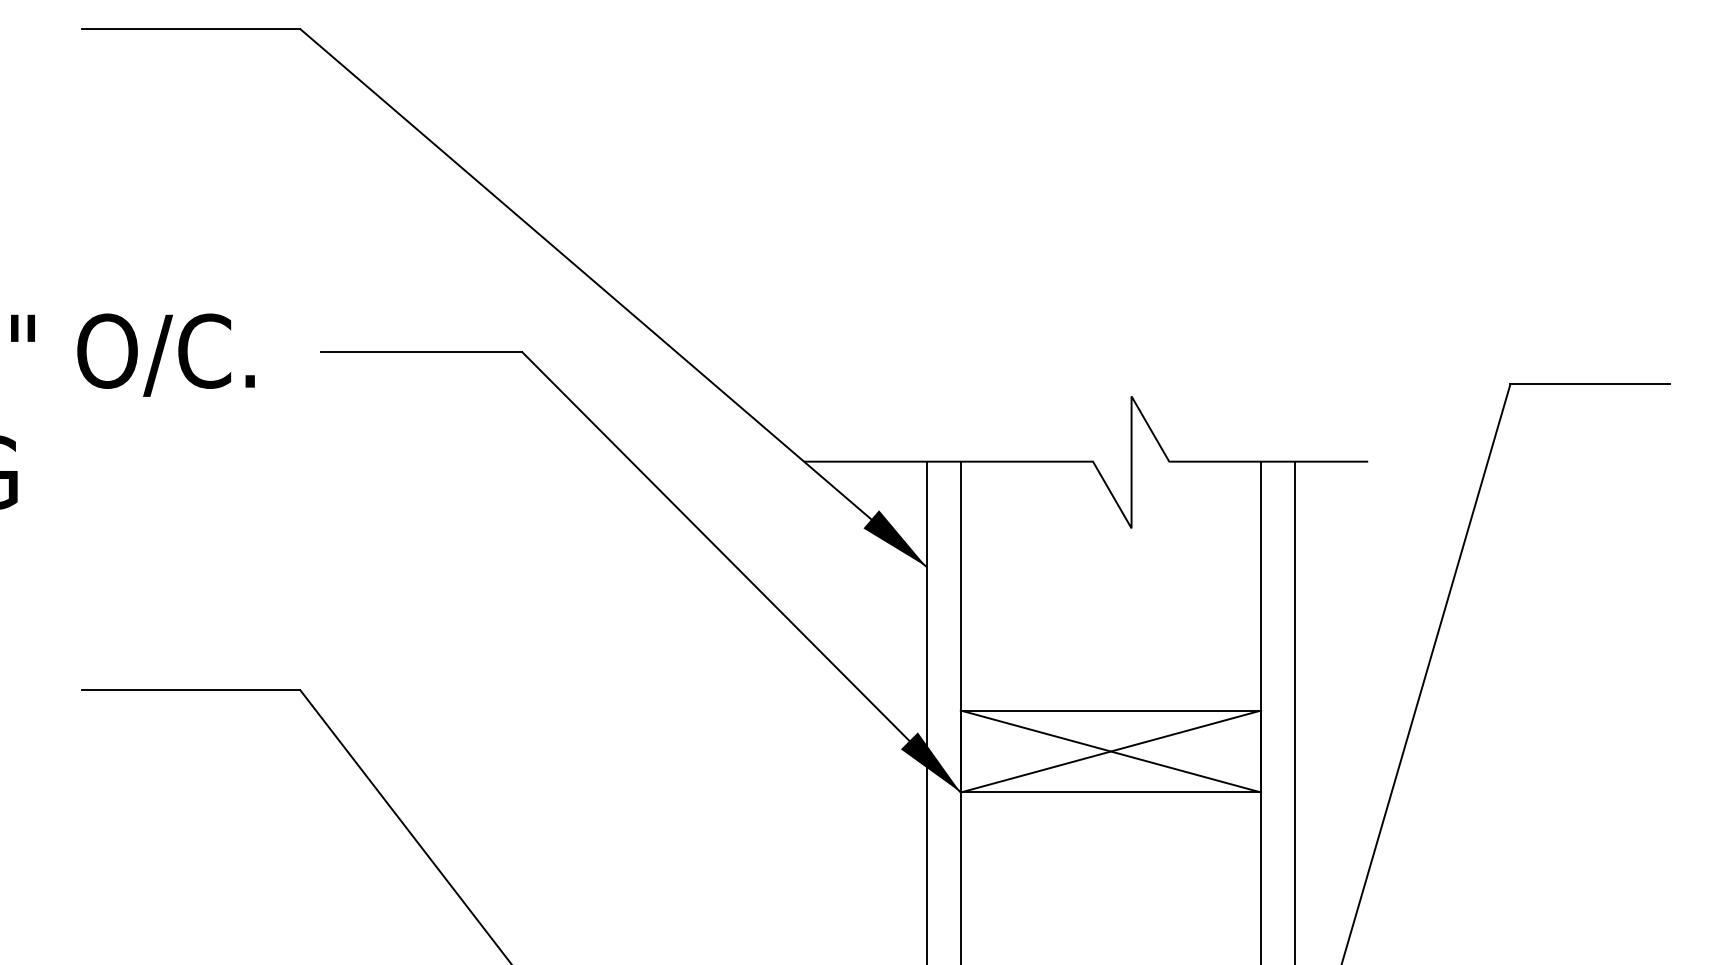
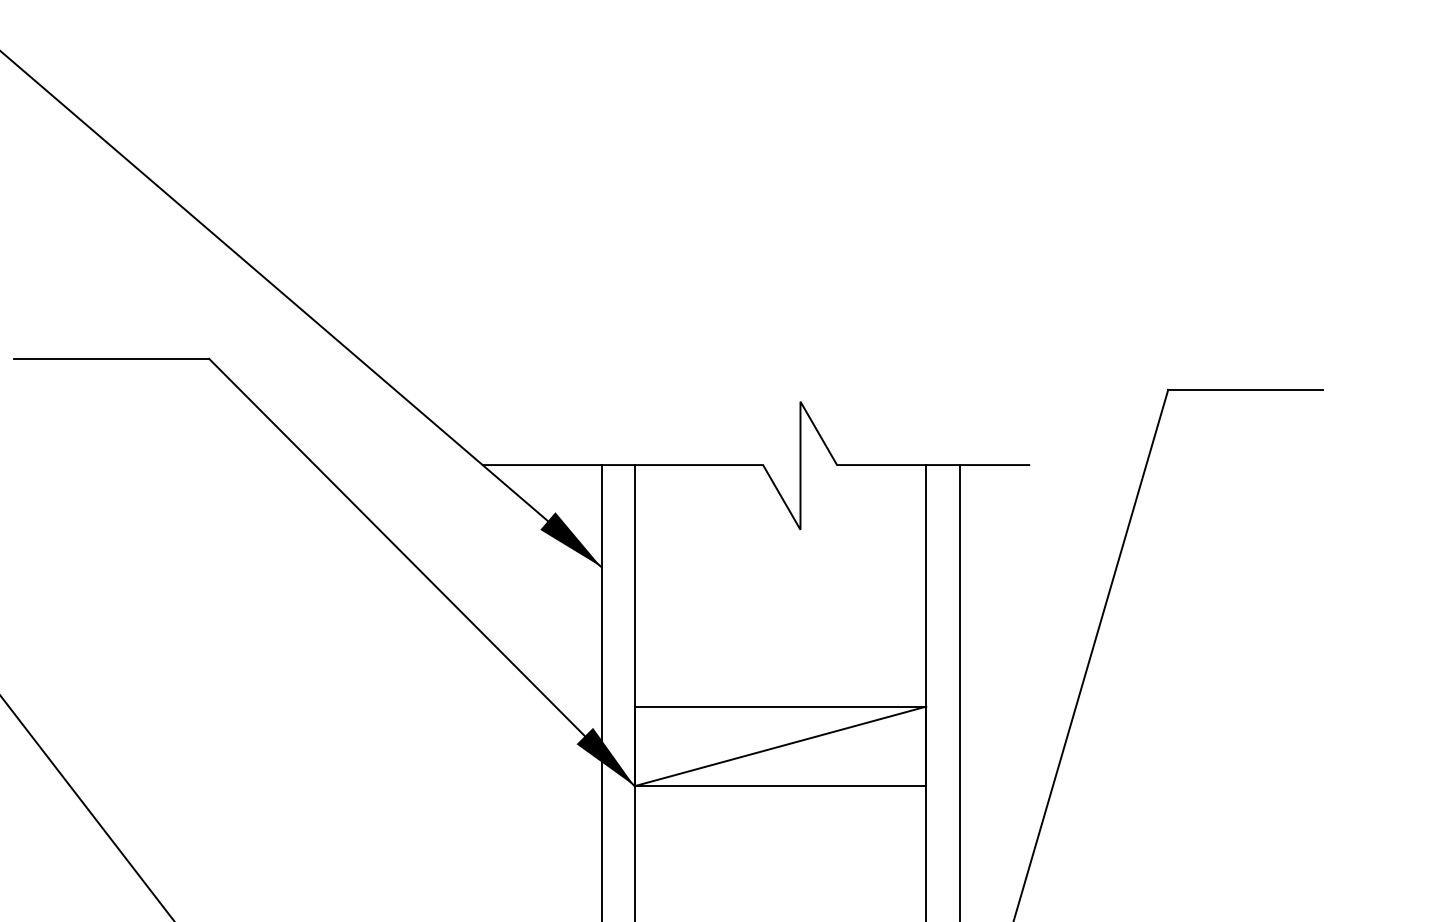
line: (1110, 751) -> (780, 746), removed

